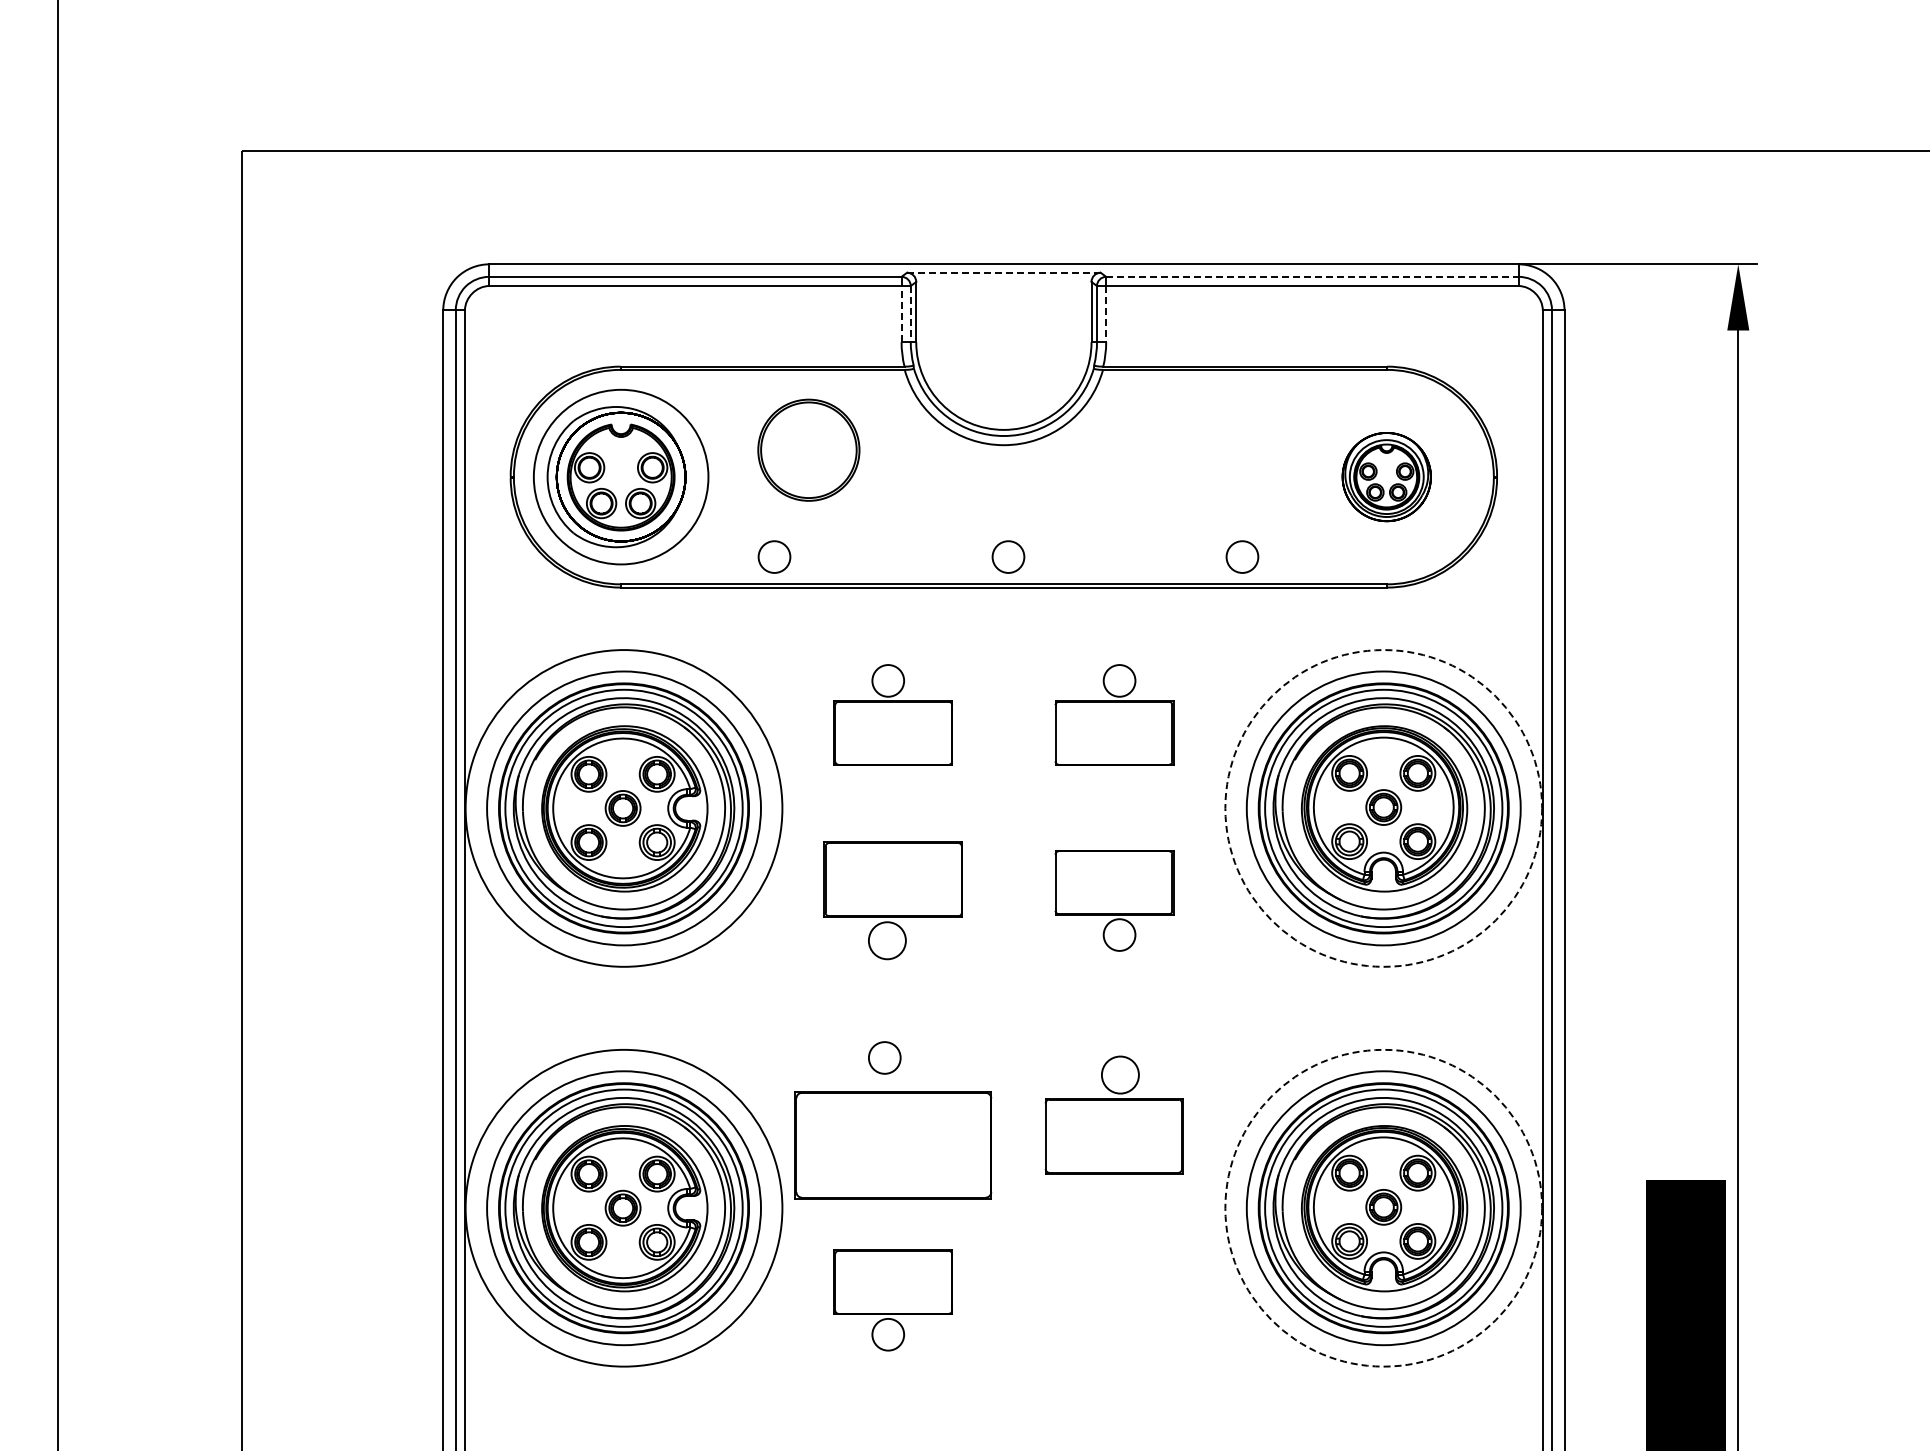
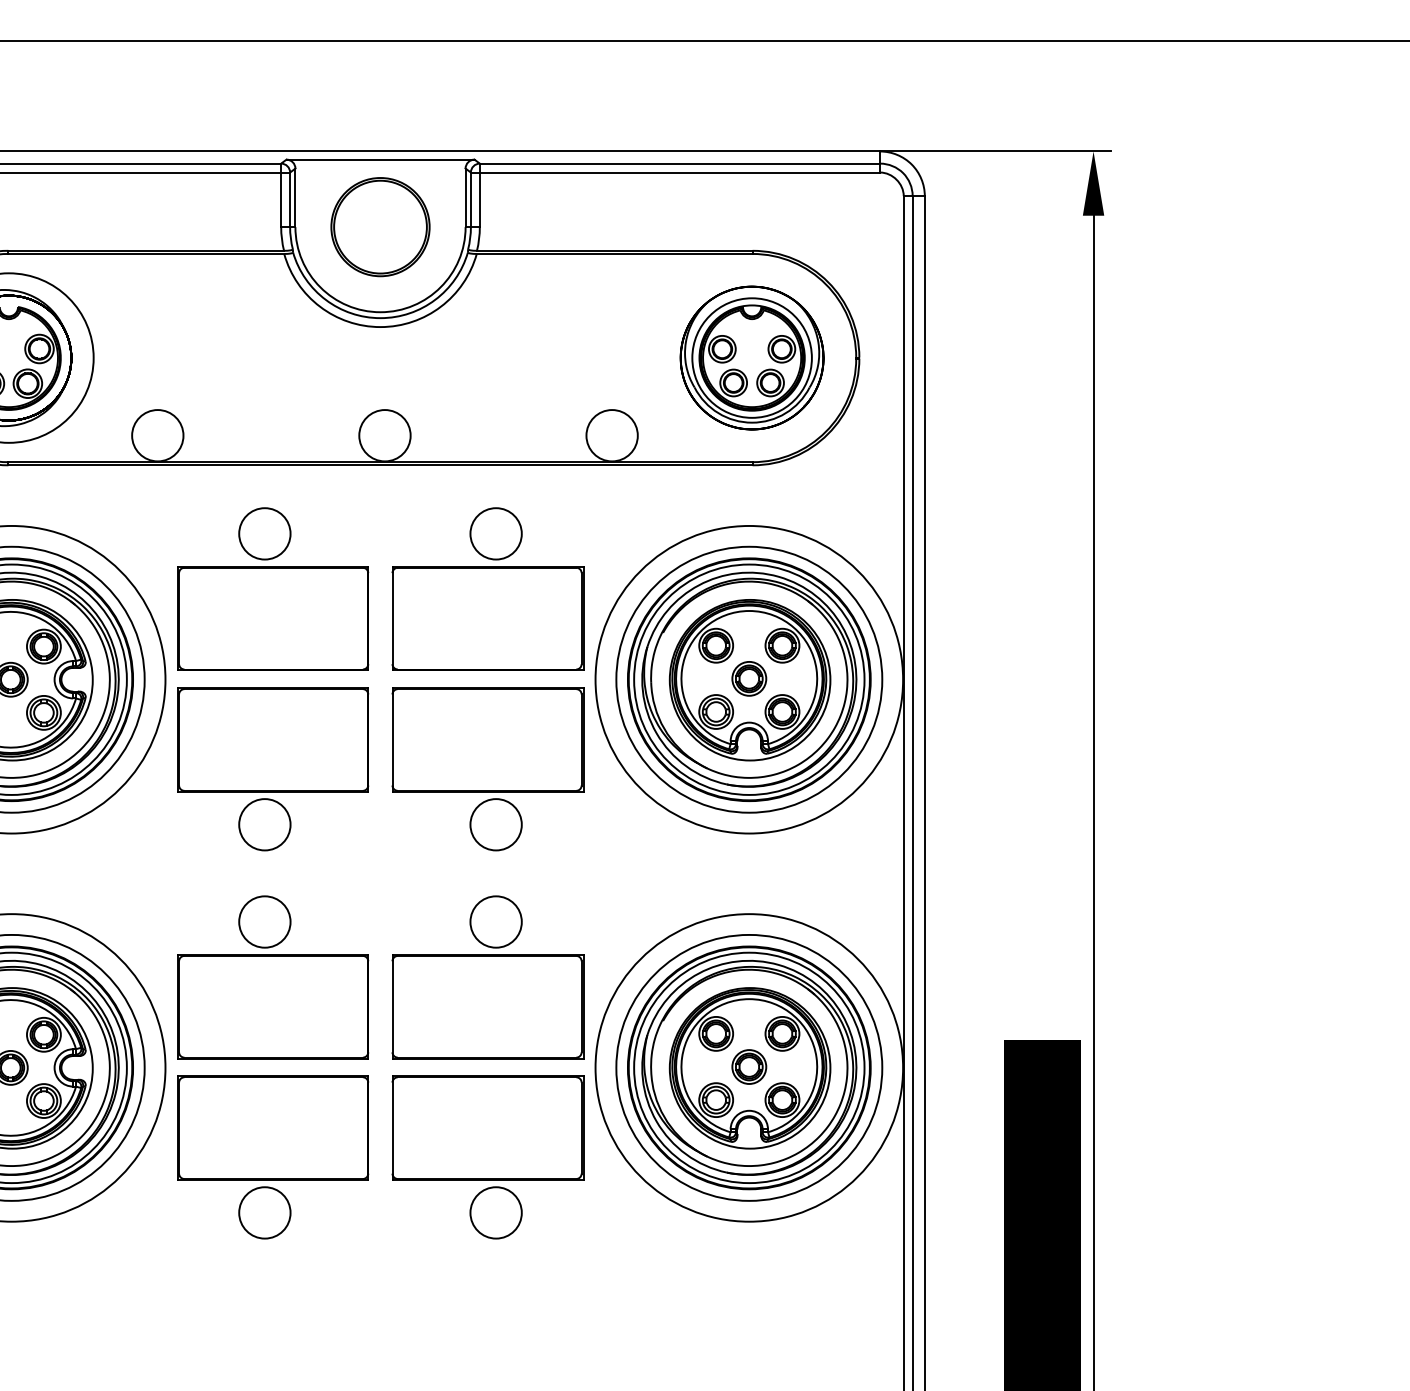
line: (1003, 272) -> (380, 159), dashed -> solid
line: (1312, 276) -> (680, 163), dashed -> solid
line: (901, 313) -> (281, 199), dashed -> solid
line: (910, 314) -> (289, 200), dashed -> solid
line: (1106, 314) -> (480, 200), dashed -> solid
part: (808, 449) -> (380, 226), moved
part: (1386, 476) -> (751, 357), size x1.67
circle: (774, 556) -> (157, 435), size x1.67
circle: (1008, 556) -> (384, 435), size x1.67
circle: (1242, 556) -> (612, 435), size x1.67
part: (893, 714) -> (273, 588), size x1.67
part: (1114, 714) -> (487, 588), size x1.67
circle: (1383, 808) -> (749, 679), dashed -> solid
part: (893, 900) -> (273, 769), size x1.43
part: (1114, 900) -> (487, 769), size x1.67
circle: (884, 1057) -> (264, 921), size x1.67
part: (1114, 1114) -> (487, 976), size x1.43
circle: (1383, 1207) -> (749, 1067), dashed -> solid
part: (893, 1300) -> (273, 1157), size x1.67
part: (1114, 1300) -> (487, 1157), added

